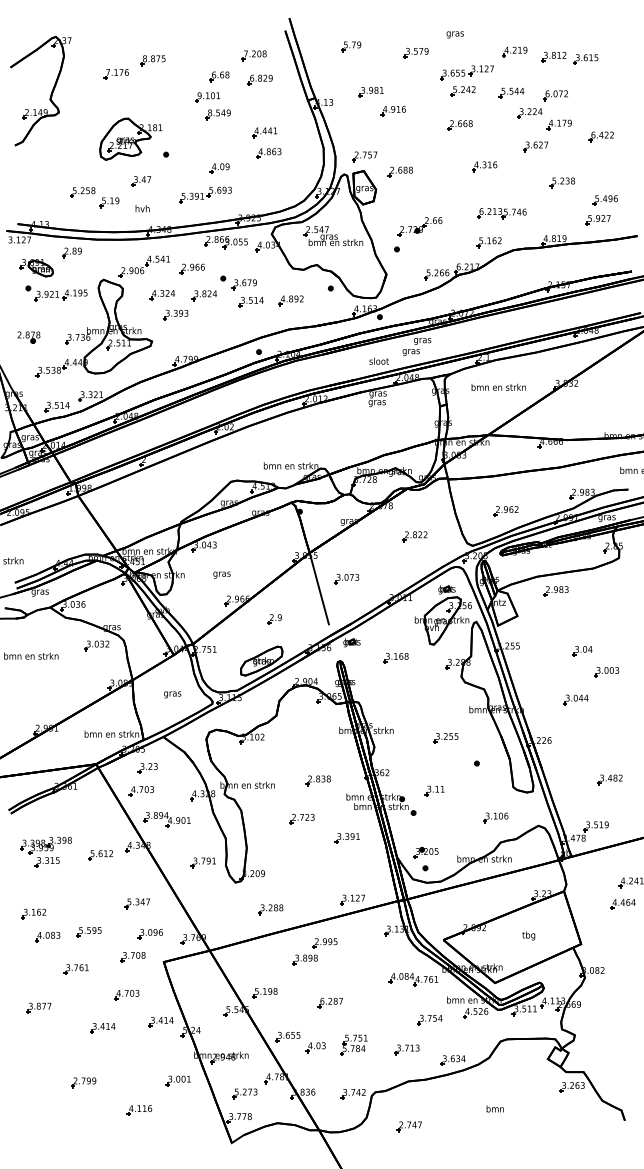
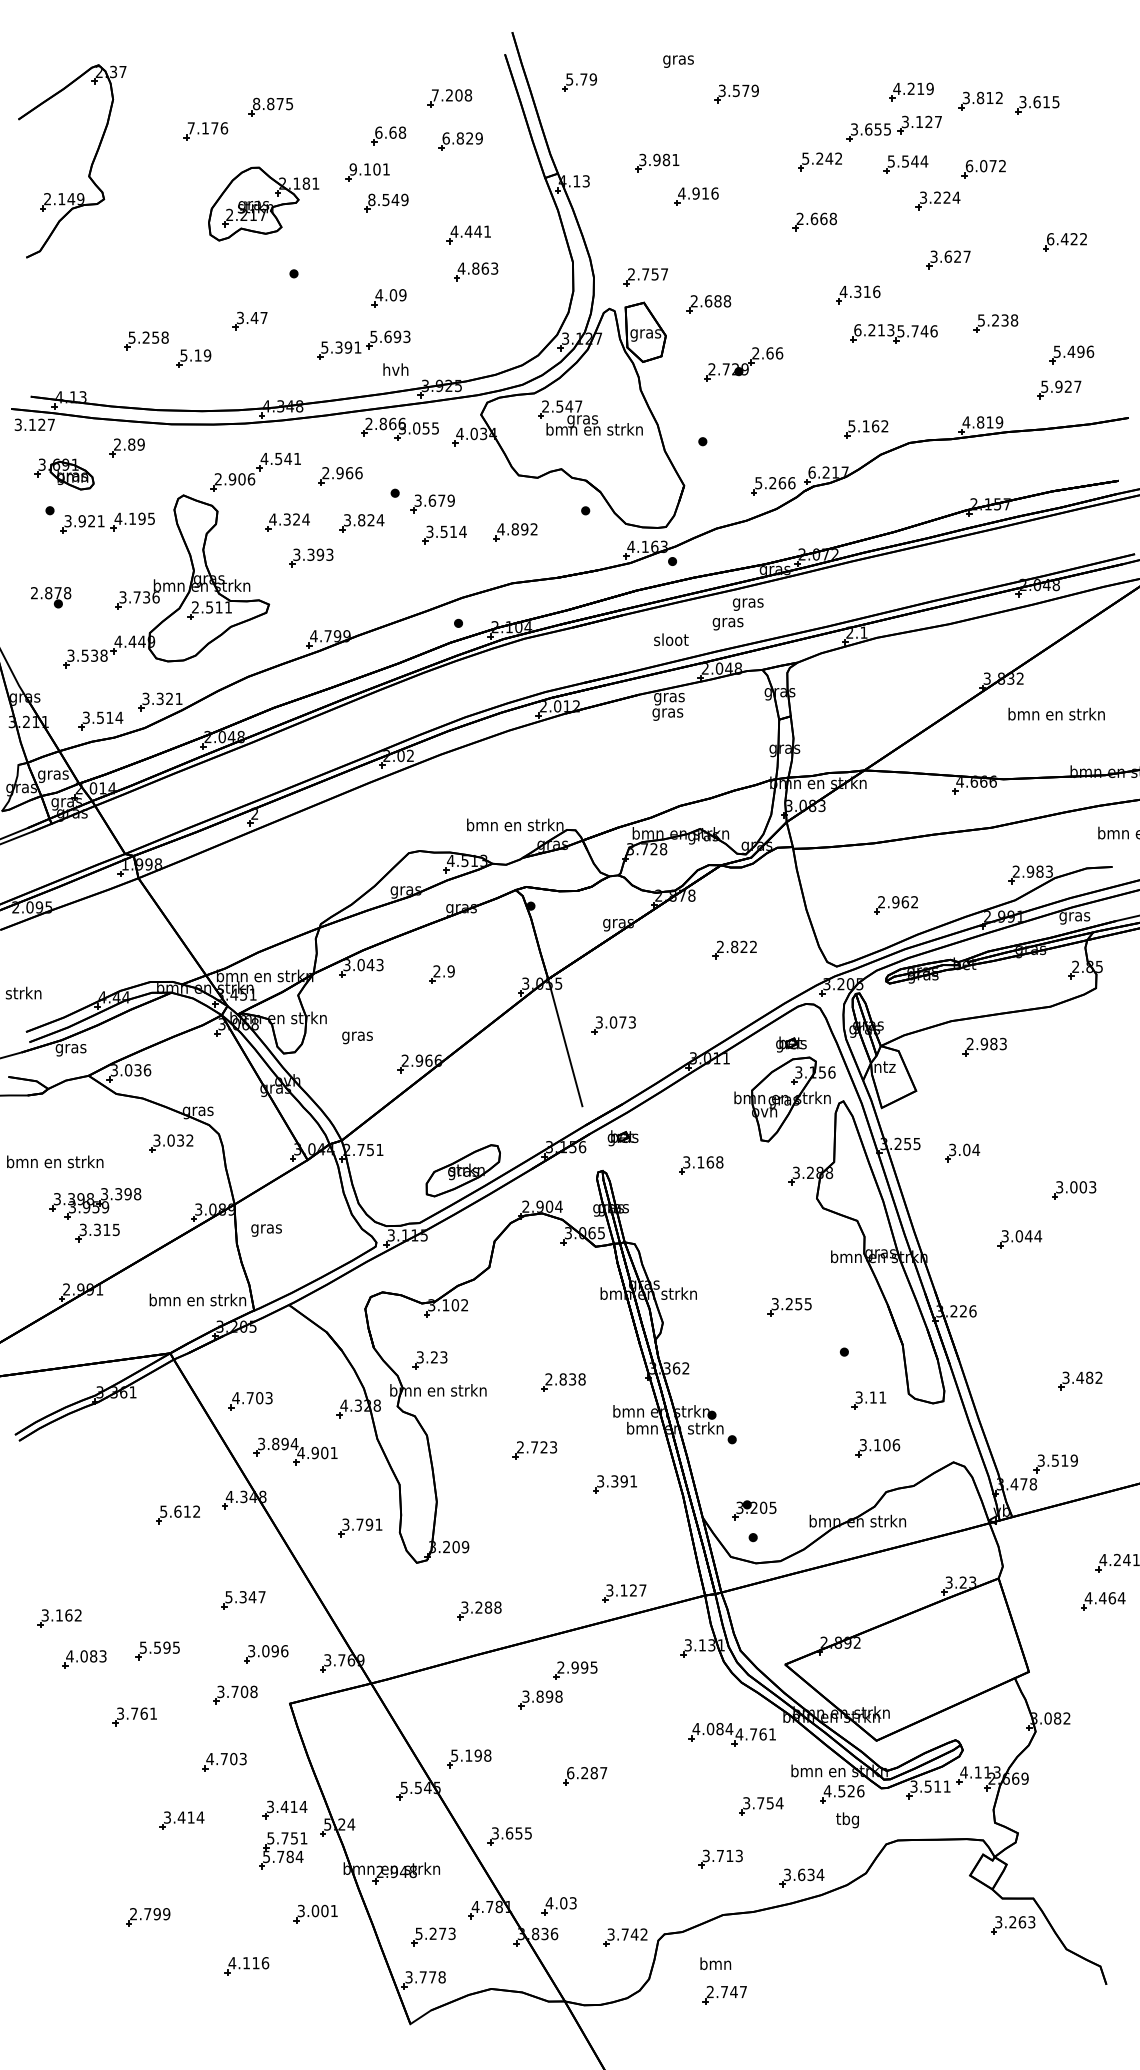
text: (454, 34) -> (677, 61), moved
part: (351, 46) -> (579, 82), moved
part: (466, 72) -> (893, 128), moved
part: (558, 124) -> (988, 220), removed
part: (130, 138) -> (262, 202), moved
text: (142, 208) -> (395, 369), moved
part: (501, 213) -> (893, 333), moved
part: (419, 226) -> (742, 363), moved
text: (498, 386) -> (1056, 712), moved
text: (221, 574) -> (356, 1036), moved
part: (274, 619) -> (441, 974), moved
part: (582, 651) -> (962, 1153), moved
text: (172, 694) -> (266, 1229), moved
part: (147, 768) -> (429, 1360), moved
part: (434, 790) -> (868, 1399), moved
part: (45, 852) -> (94, 1215), moved
text: (528, 935) -> (847, 1819), moved
part: (38, 1007) -> (67, 1784), removed
part: (353, 1044) -> (282, 1849), moved
part: (315, 1047) -> (558, 1906), moved
text: (494, 1108) -> (714, 1962), moved

